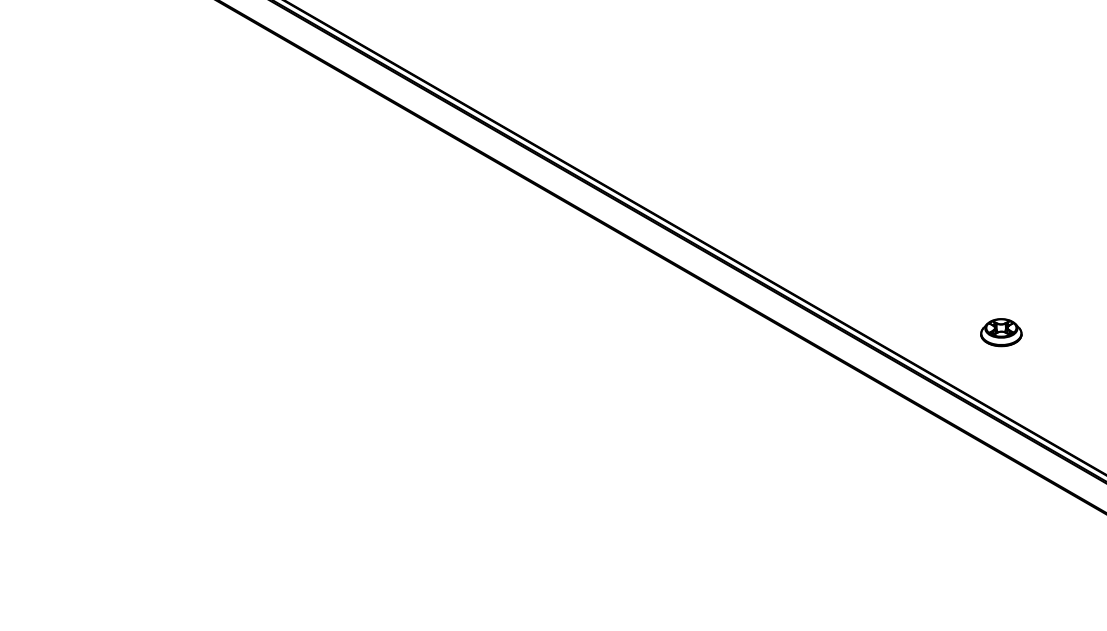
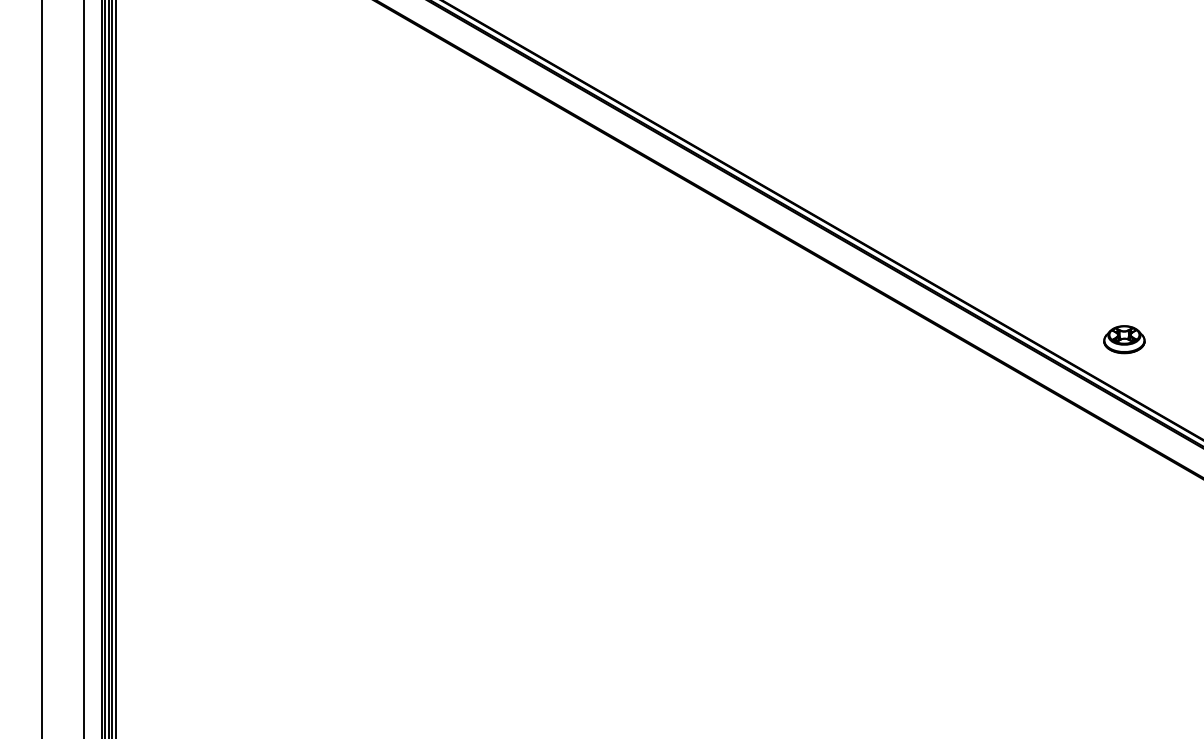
part: (1001, 332) -> (1124, 339), moved

